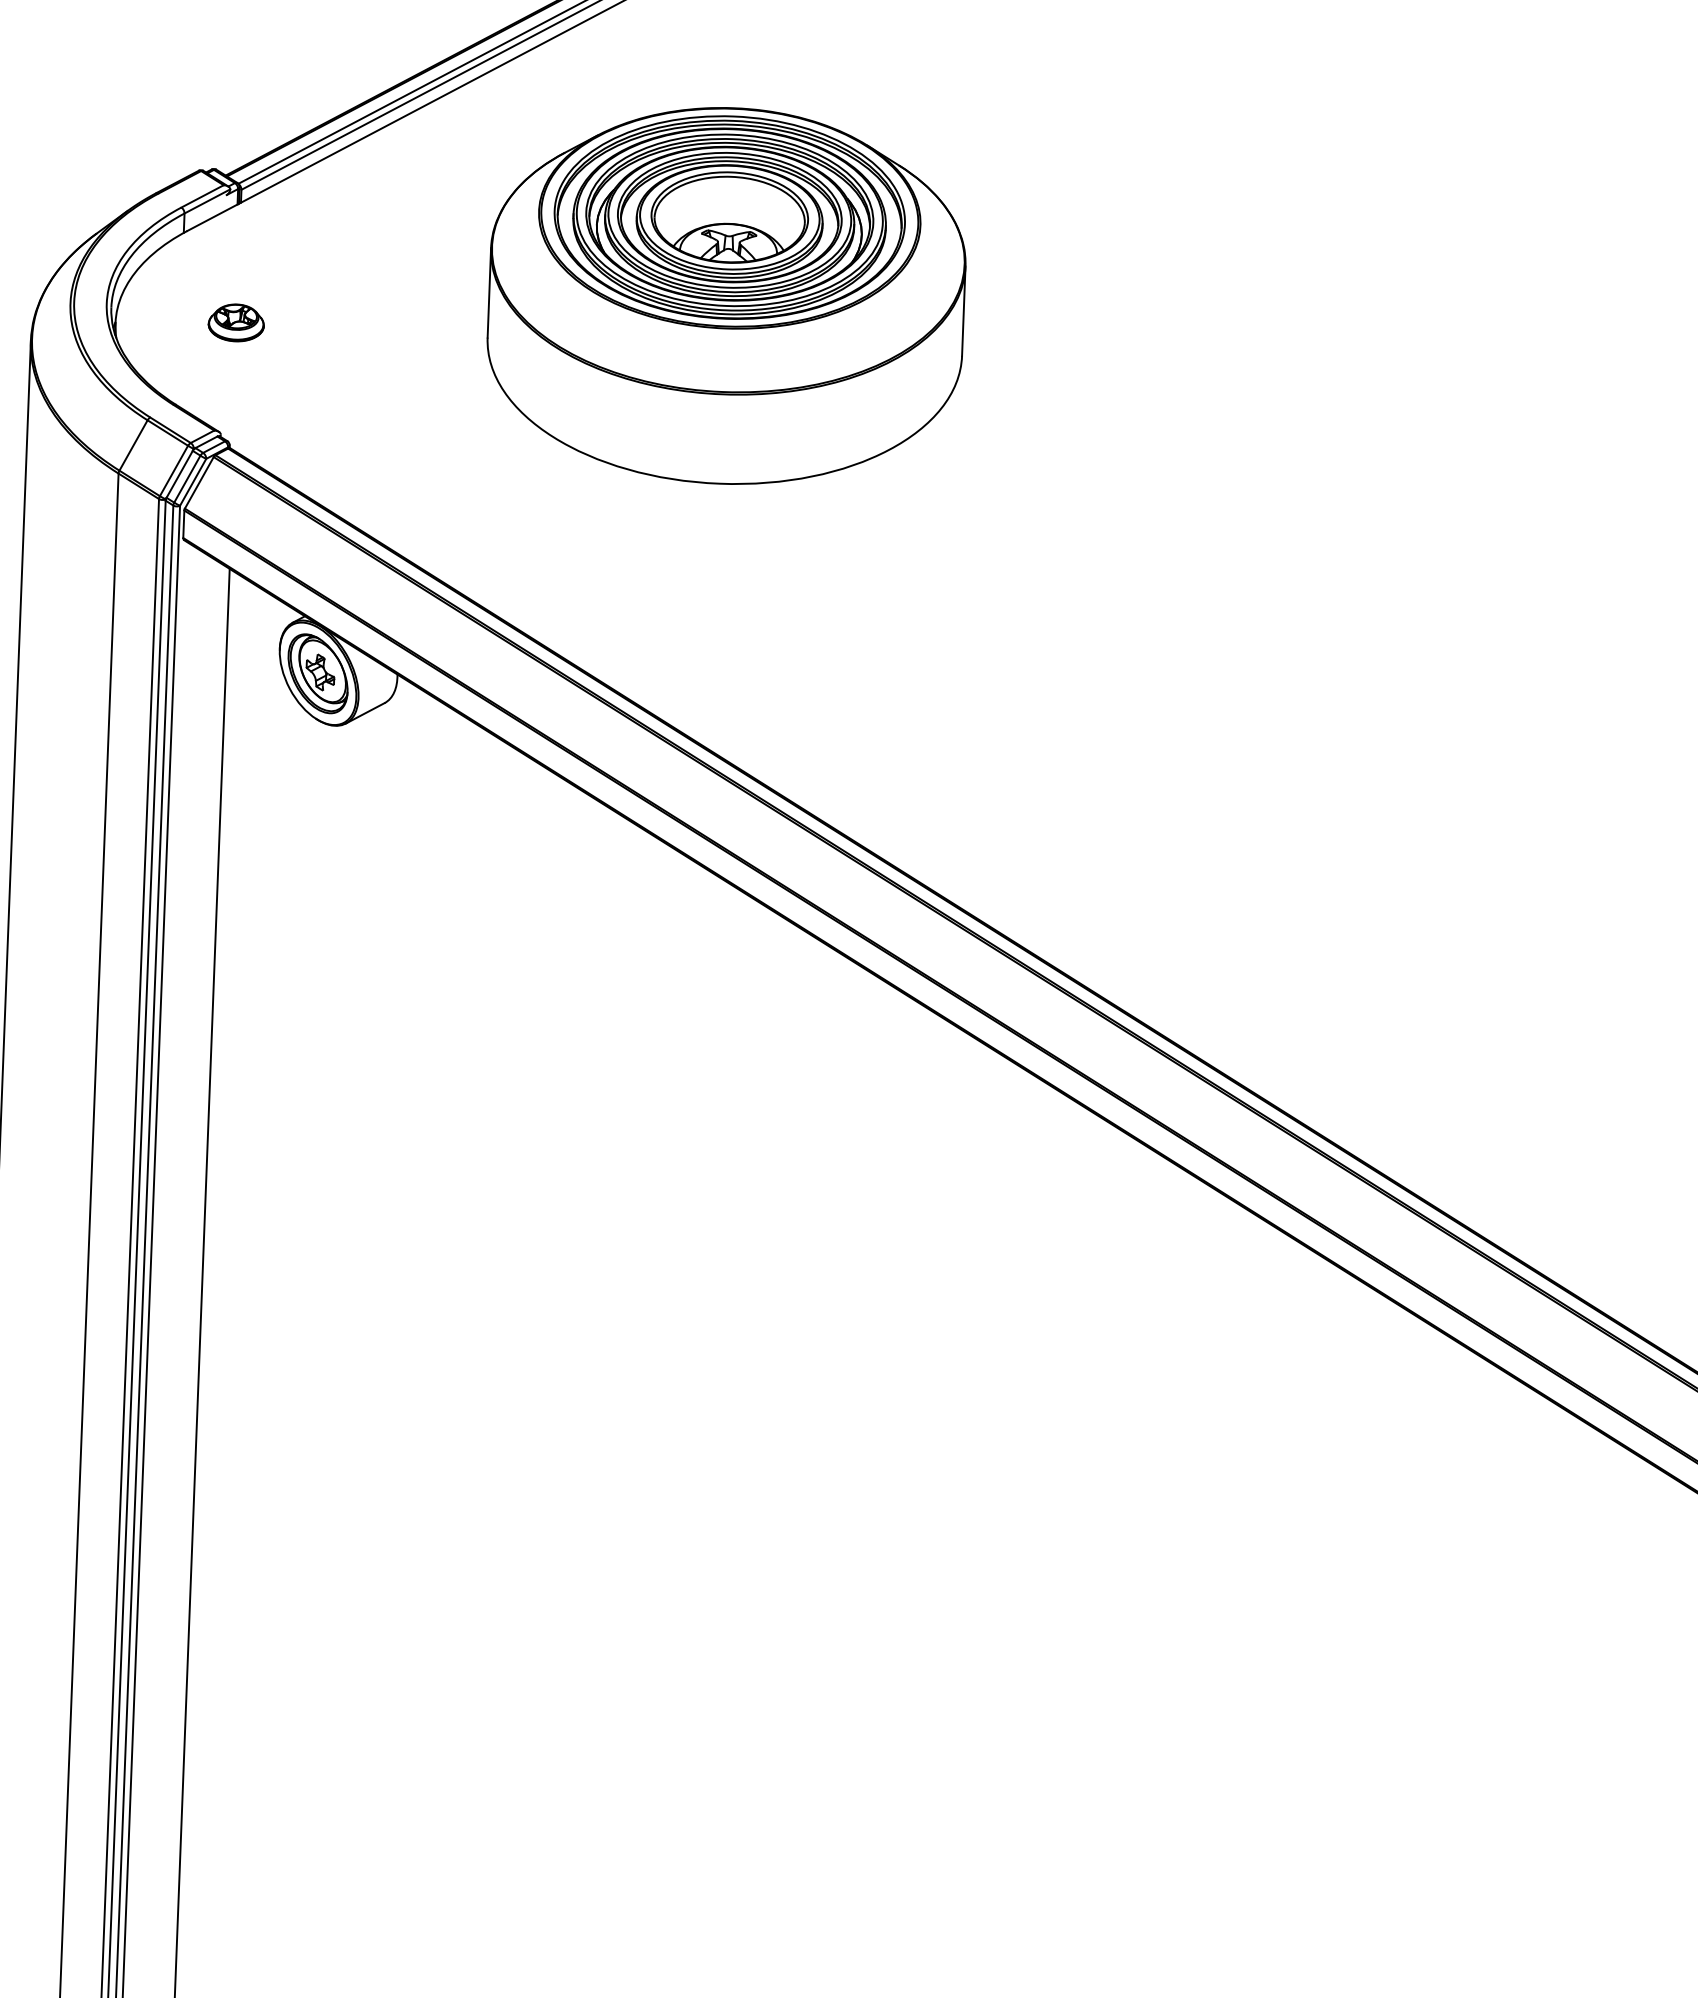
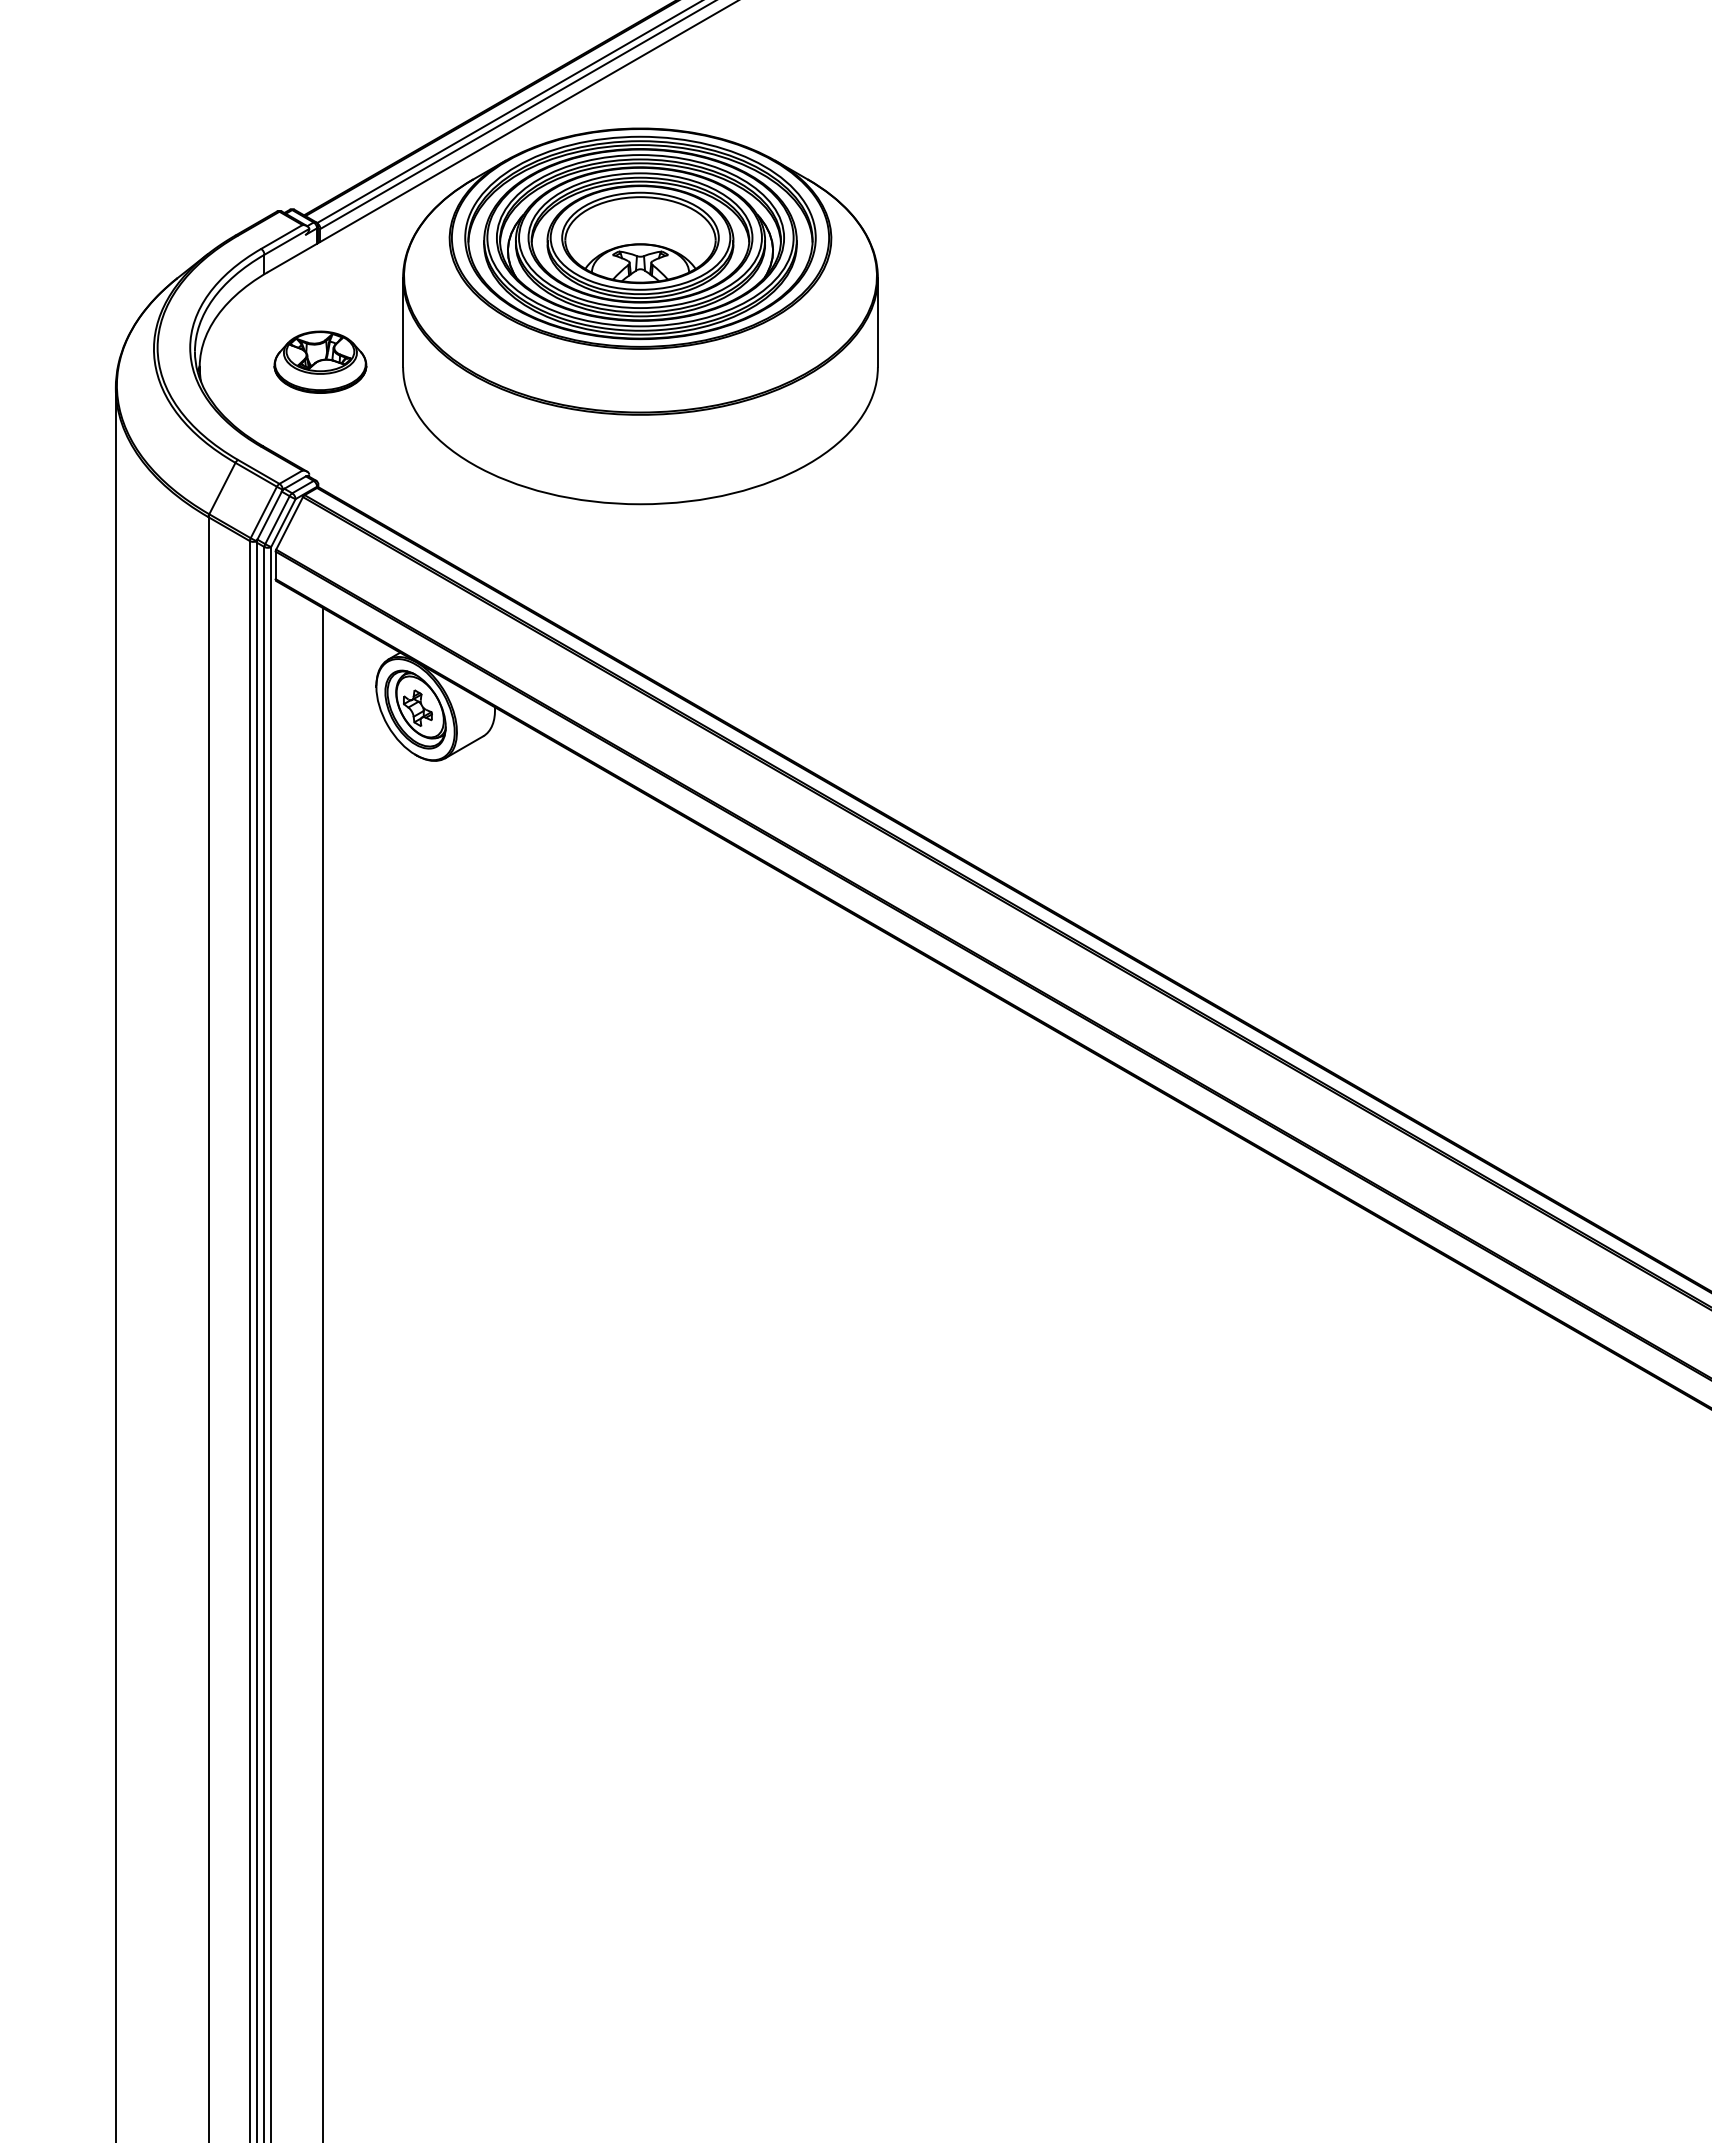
part: (726, 296) -> (640, 316), moved
part: (236, 322) -> (320, 361), size x1.67

